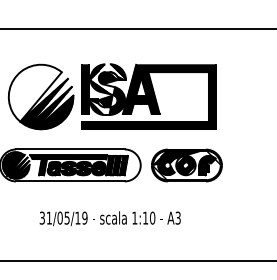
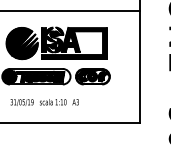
hatch: (35, 92) -> (19, 41), added
text: (109, 218) -> (44, 102), moved

